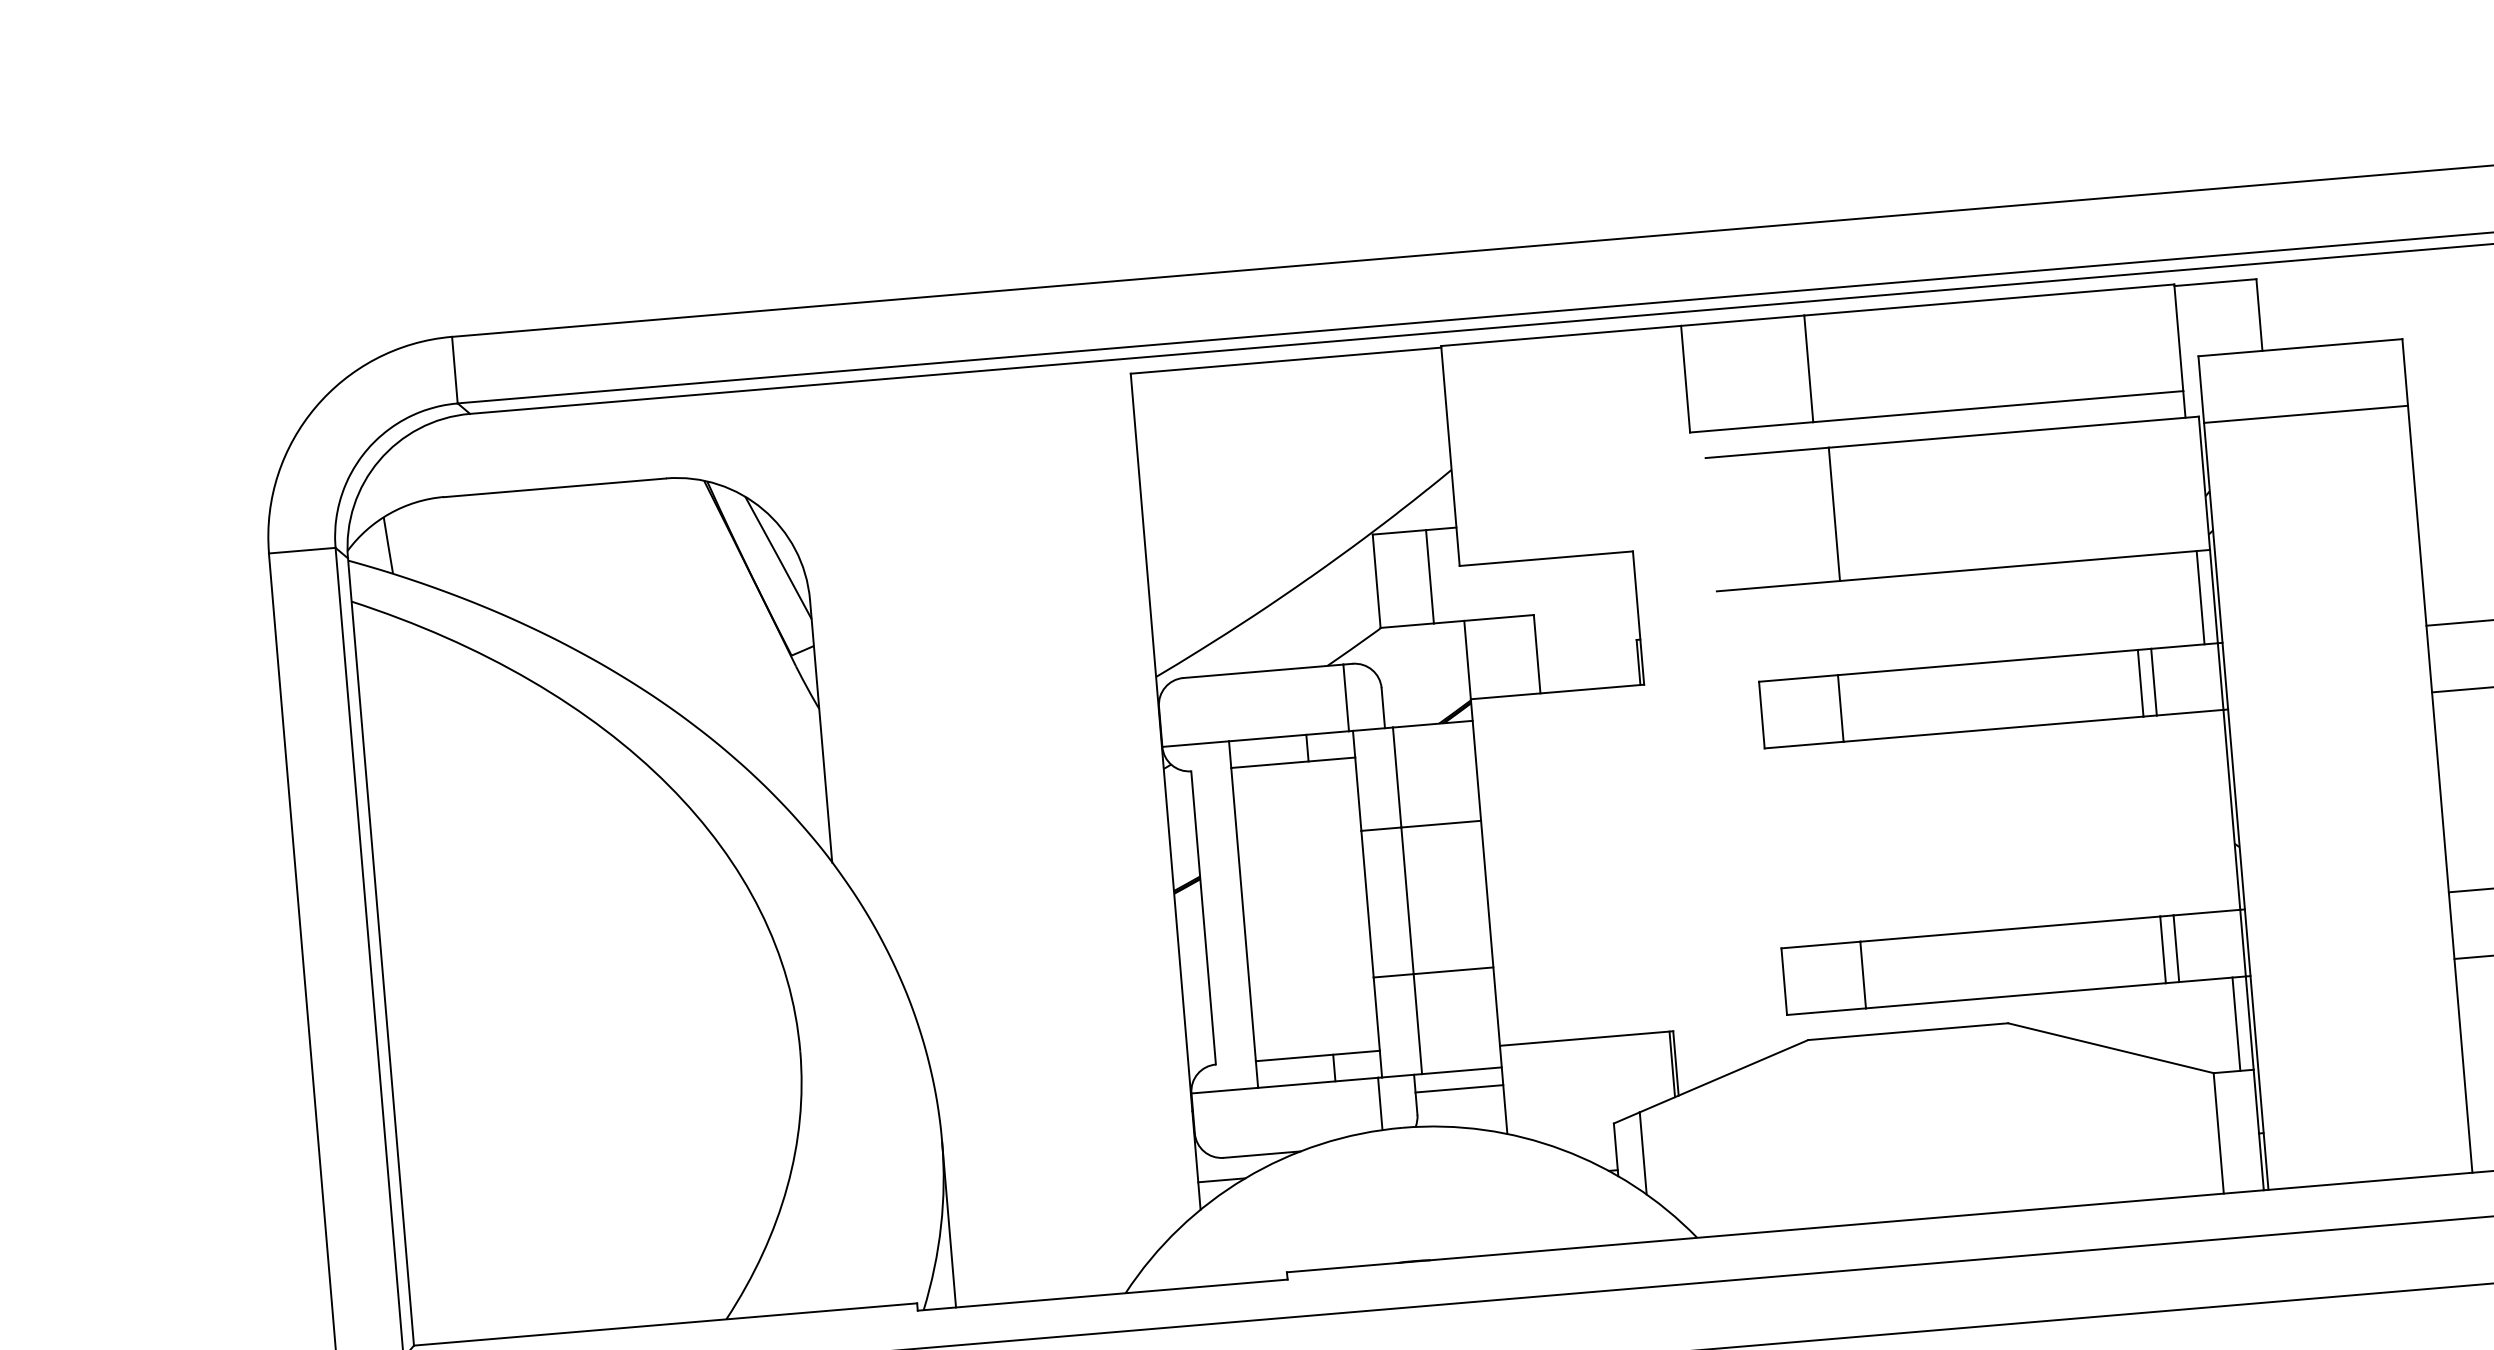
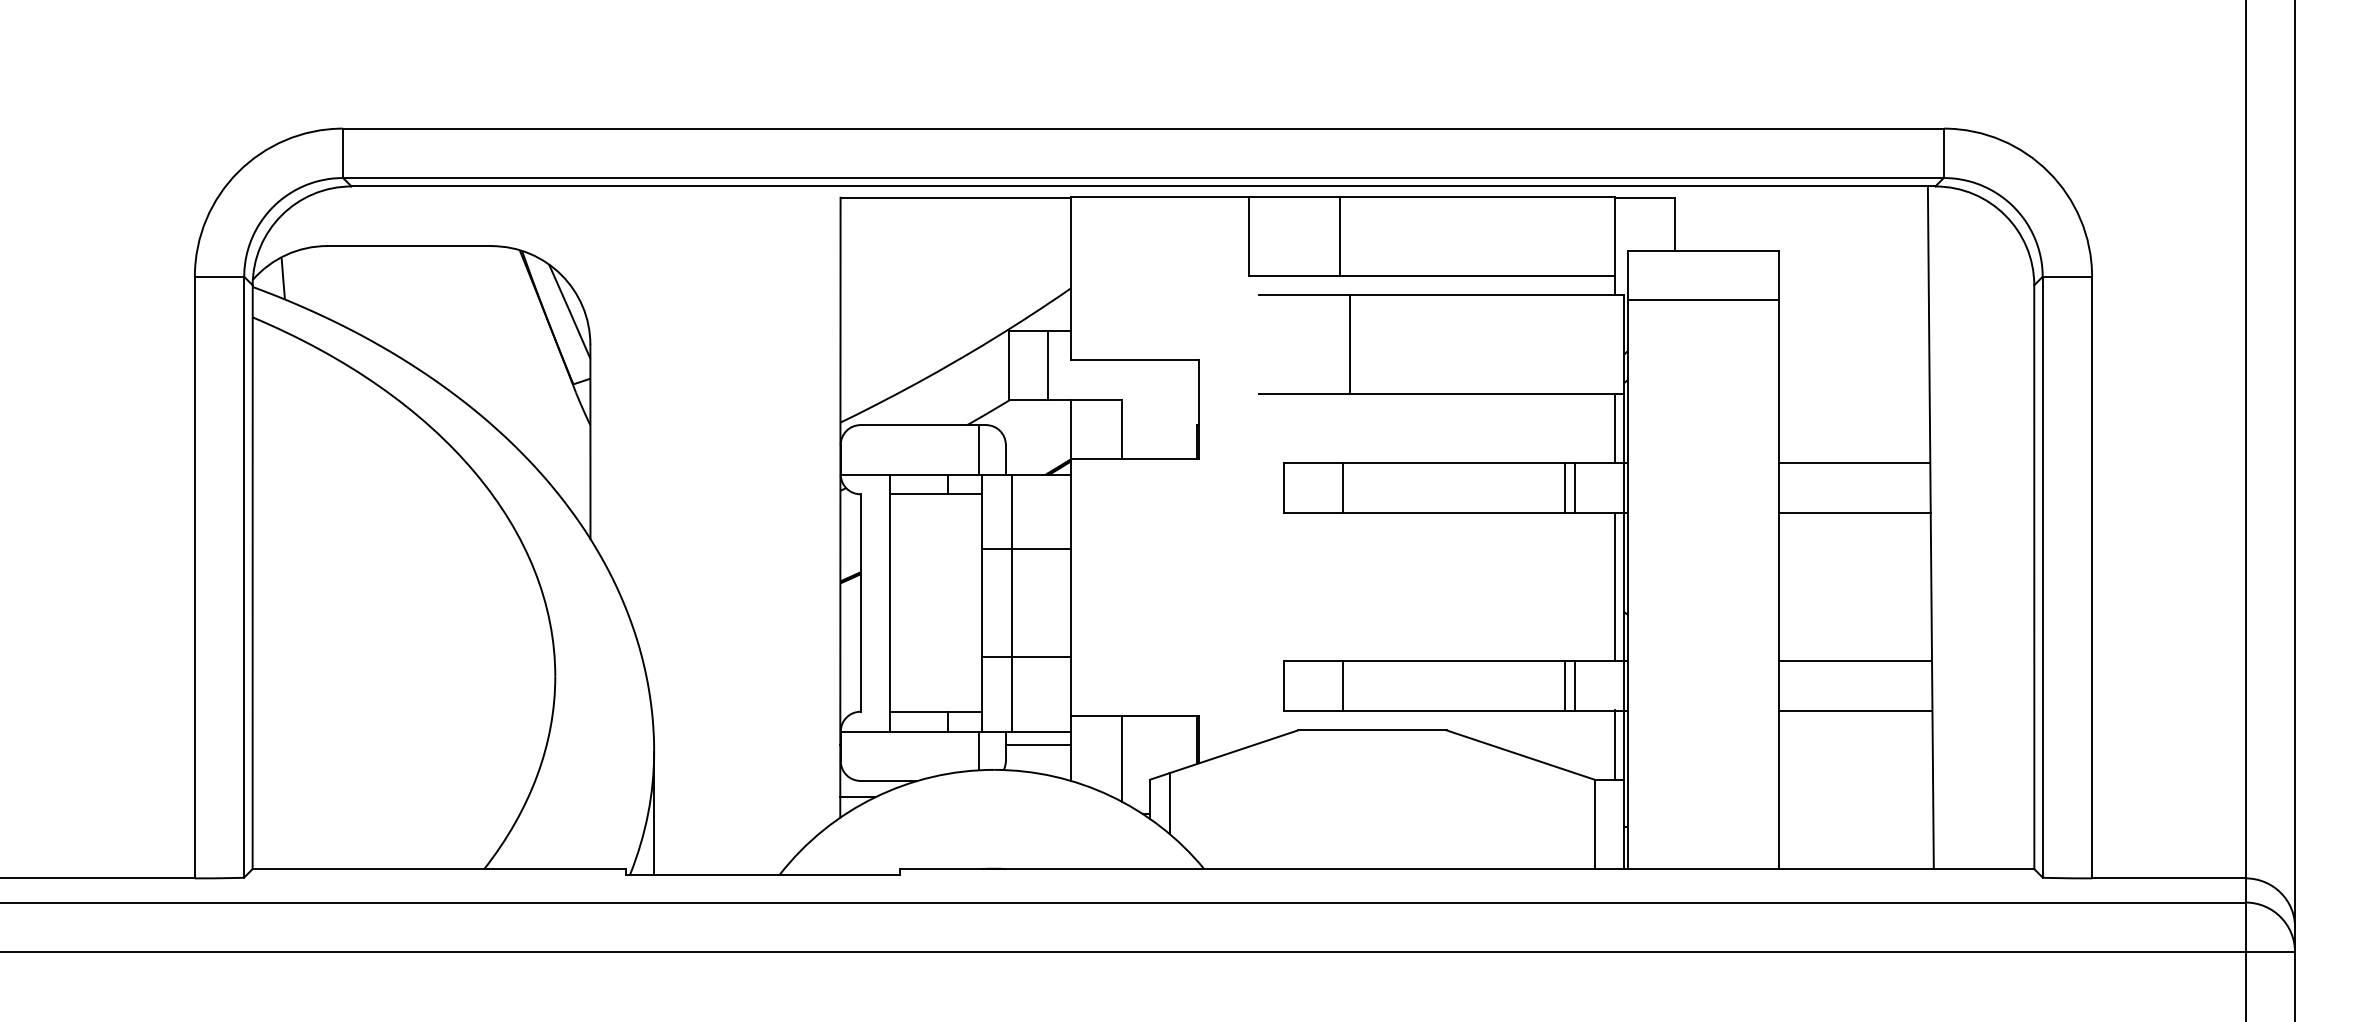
line: (2218, 810) -> (1614, 586), added
line: (1574, 1097) -> (1122, 758), added

